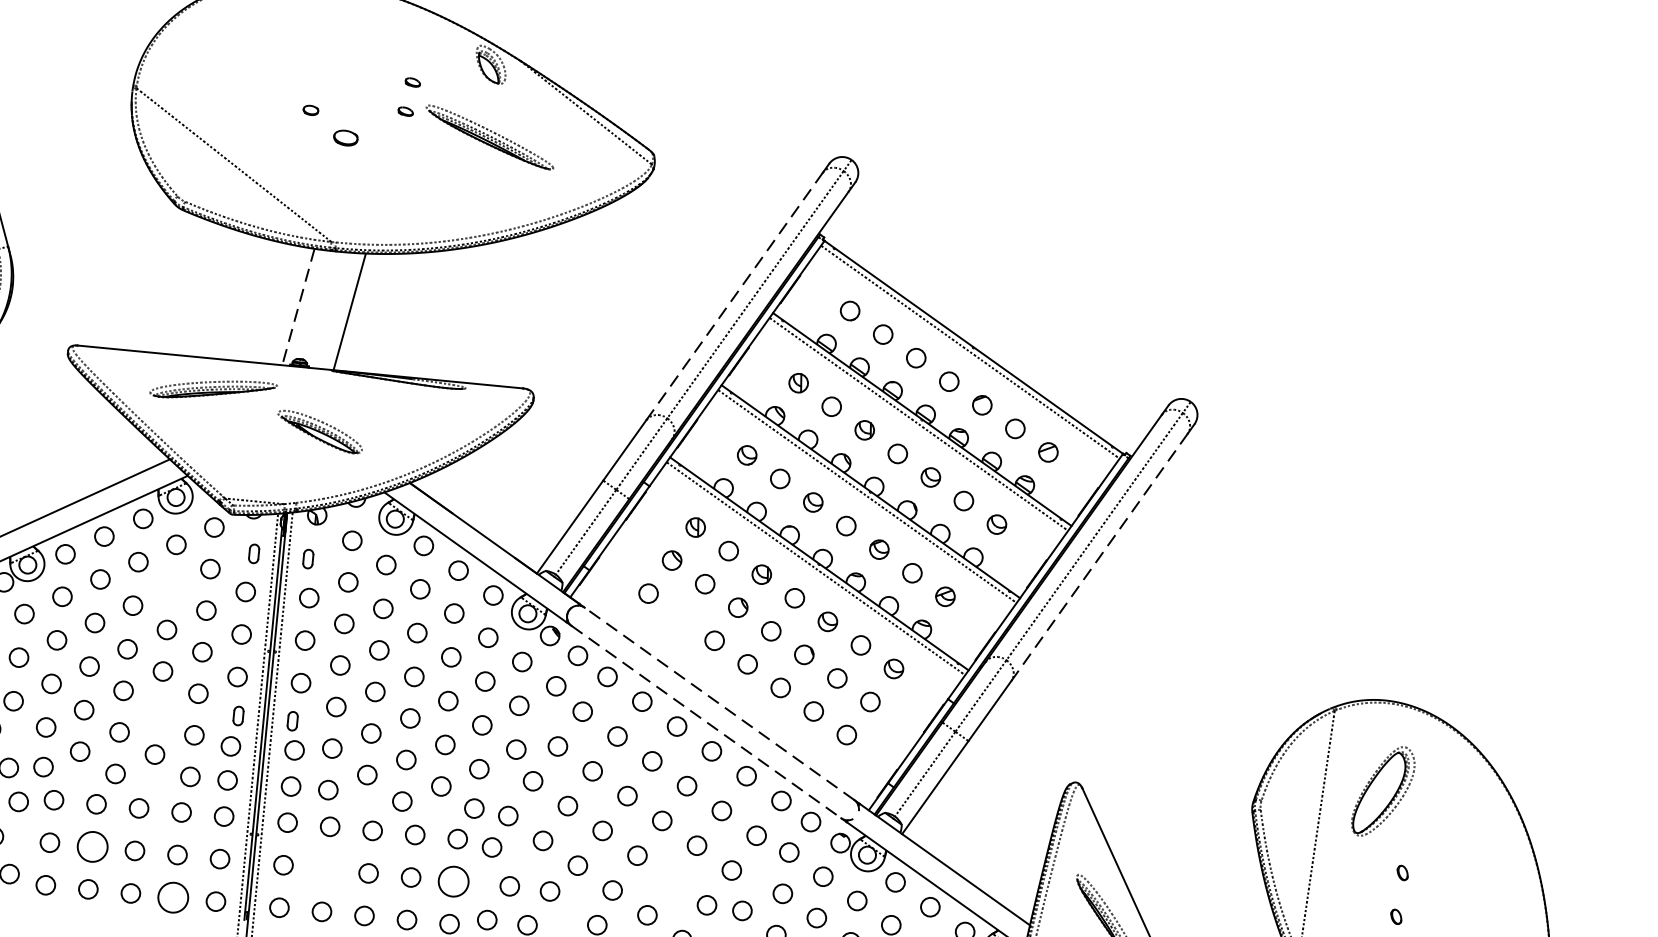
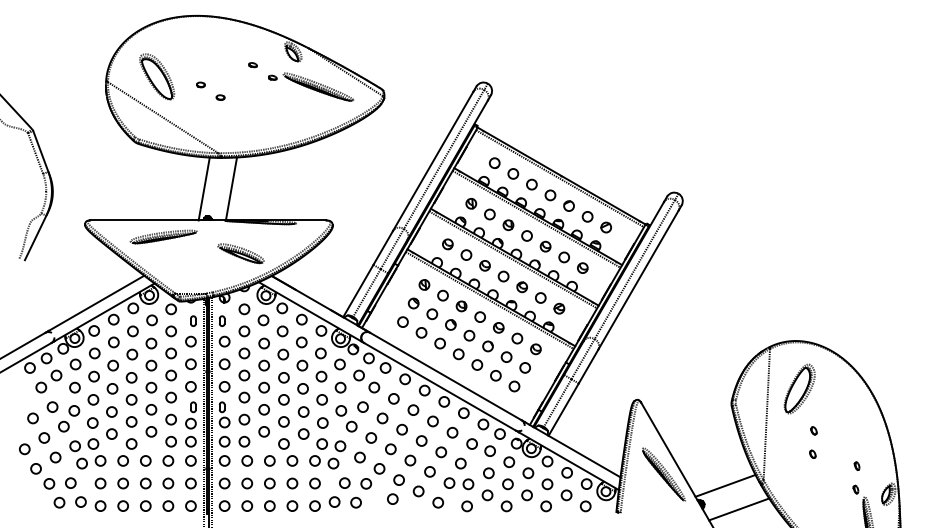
part: (230, 86) -> (157, 76), added
part: (477, 135) -> (311, 86), moved
part: (345, 137) -> (220, 97), size x0.62
line: (735, 296) -> (433, 161), dashed -> solid
line: (298, 307) -> (204, 189), dashed -> solid
part: (319, 431) -> (240, 253), moved
line: (1099, 557) -> (638, 280), dashed -> solid
circle: (171, 588) -> (151, 343), added
circle: (681, 616) -> (421, 332), added
line: (718, 703) -> (445, 376), dashed -> solid
circle: (159, 712) -> (151, 409), added
line: (705, 721) -> (439, 386), dashed -> solid
circle: (91, 846) -> (122, 483), size x0.62
circle: (326, 869) -> (247, 483), added
circle: (671, 879) -> (429, 471), added
circle: (452, 881) -> (314, 483), size x0.62
circle: (173, 896) -> (168, 505), size x0.62

